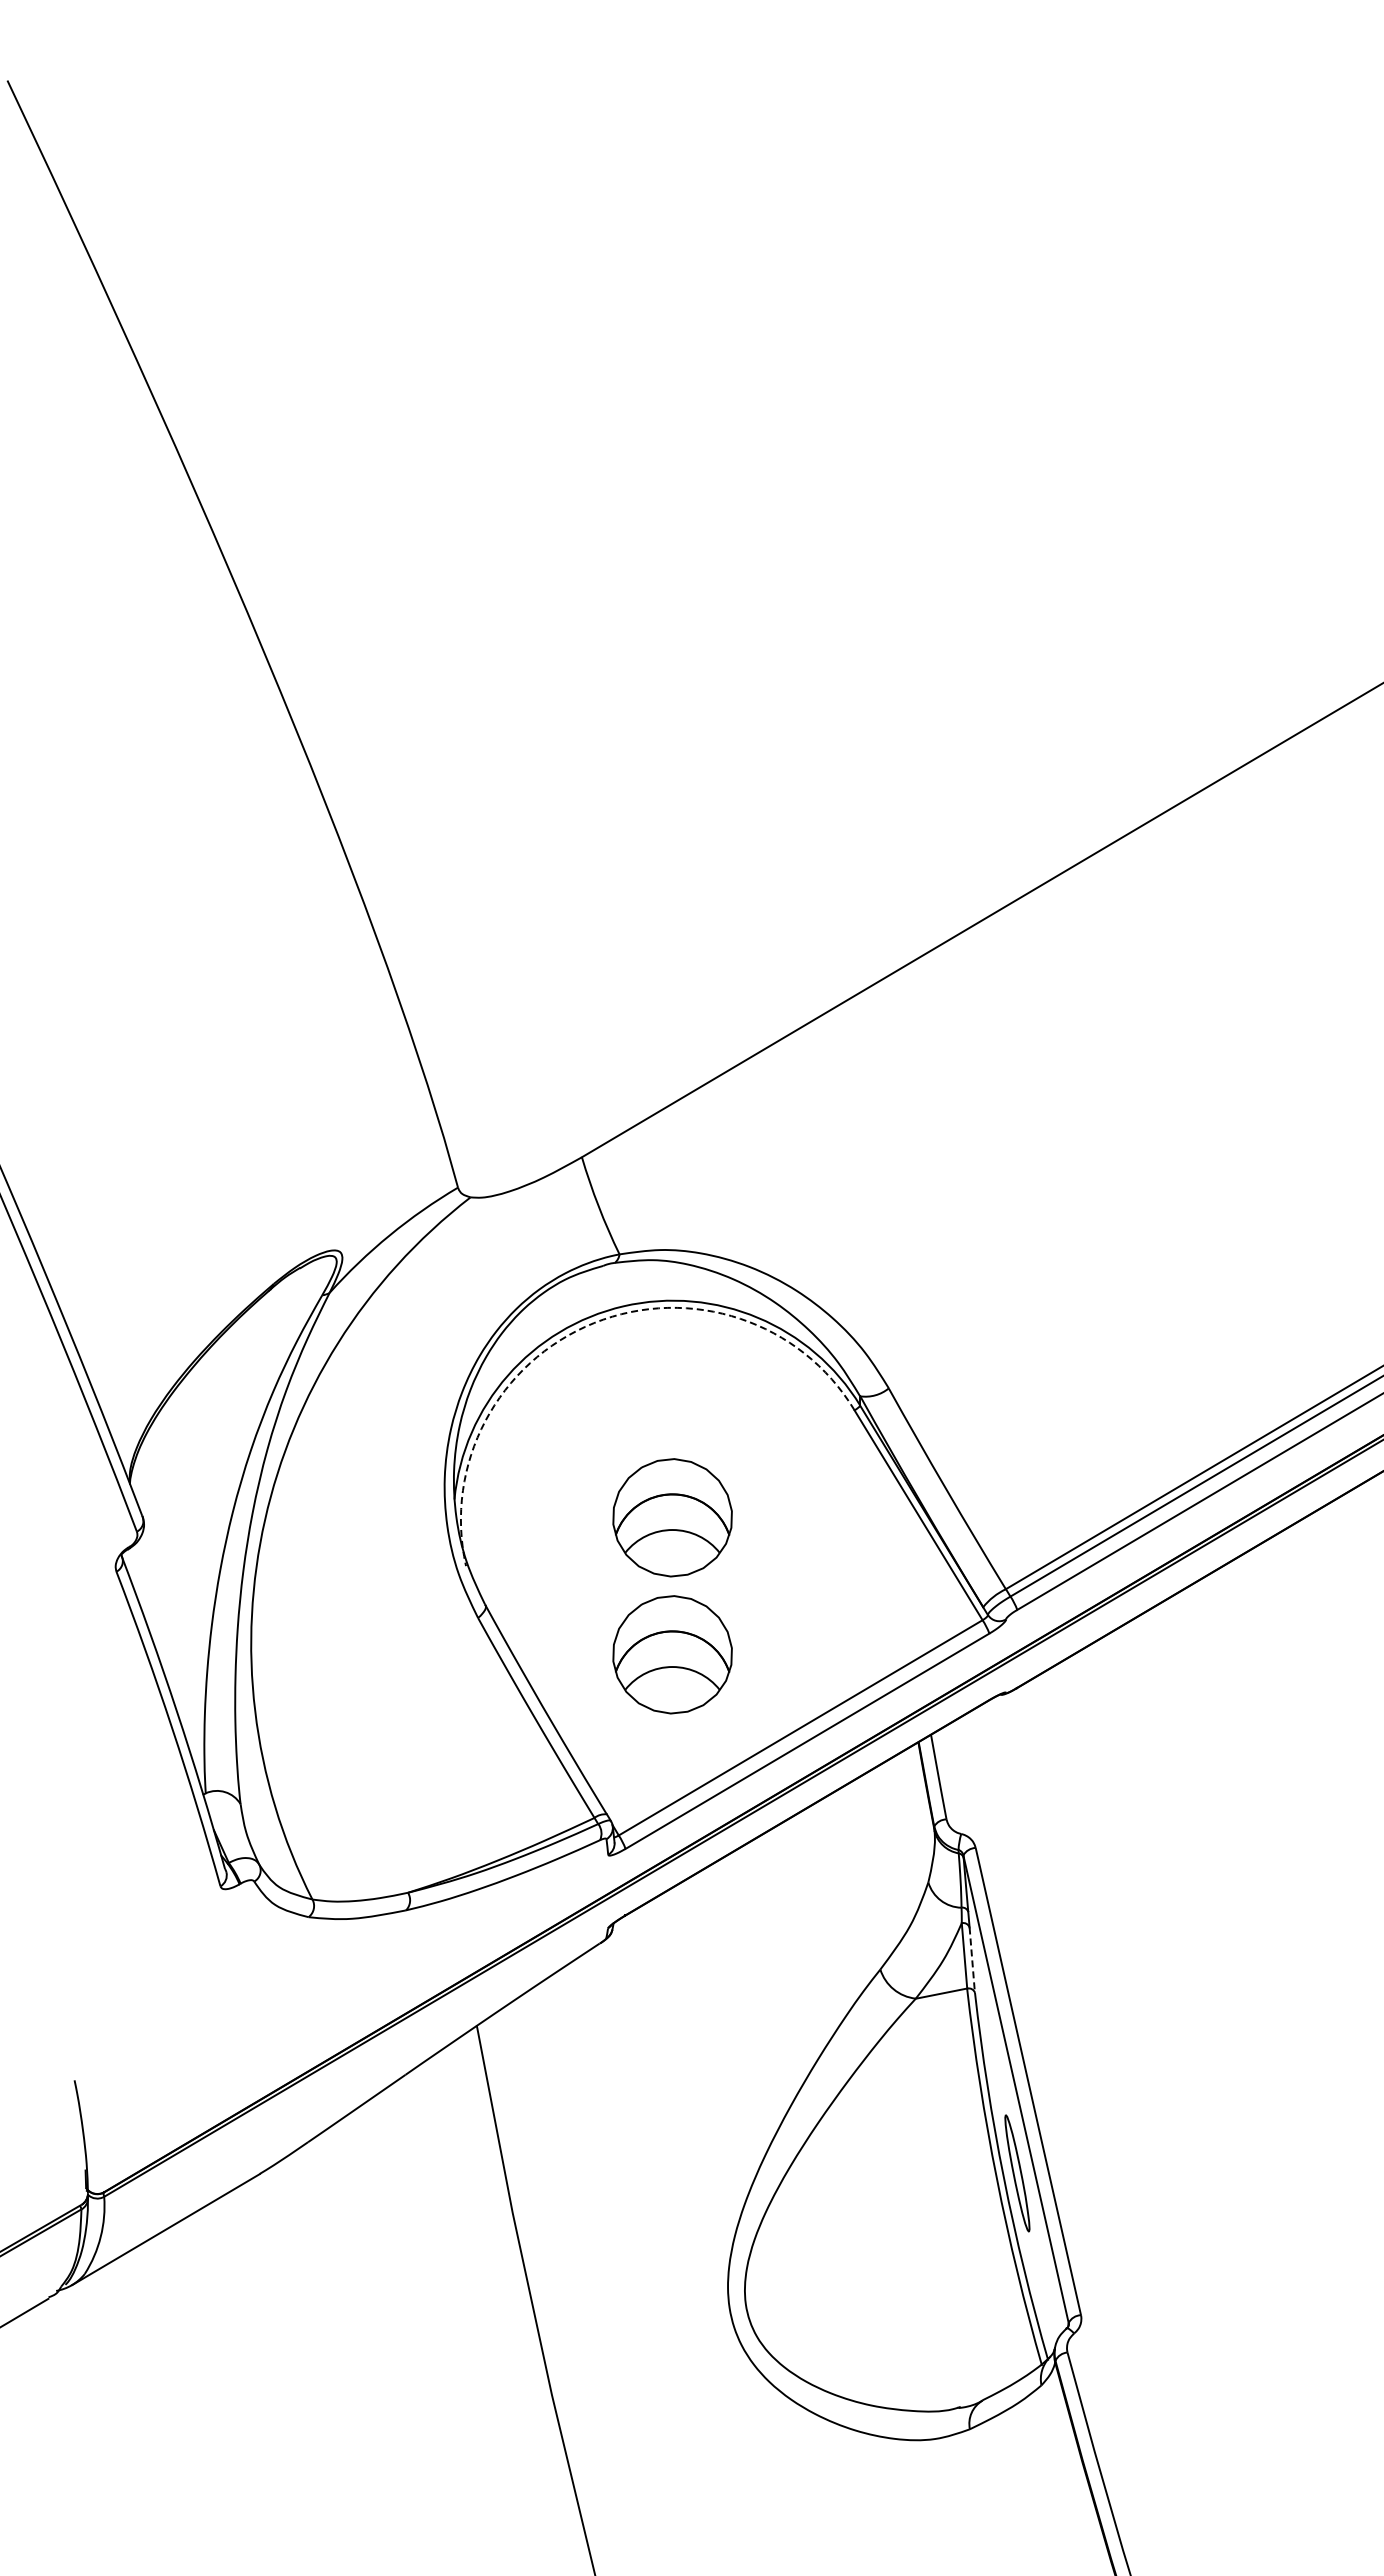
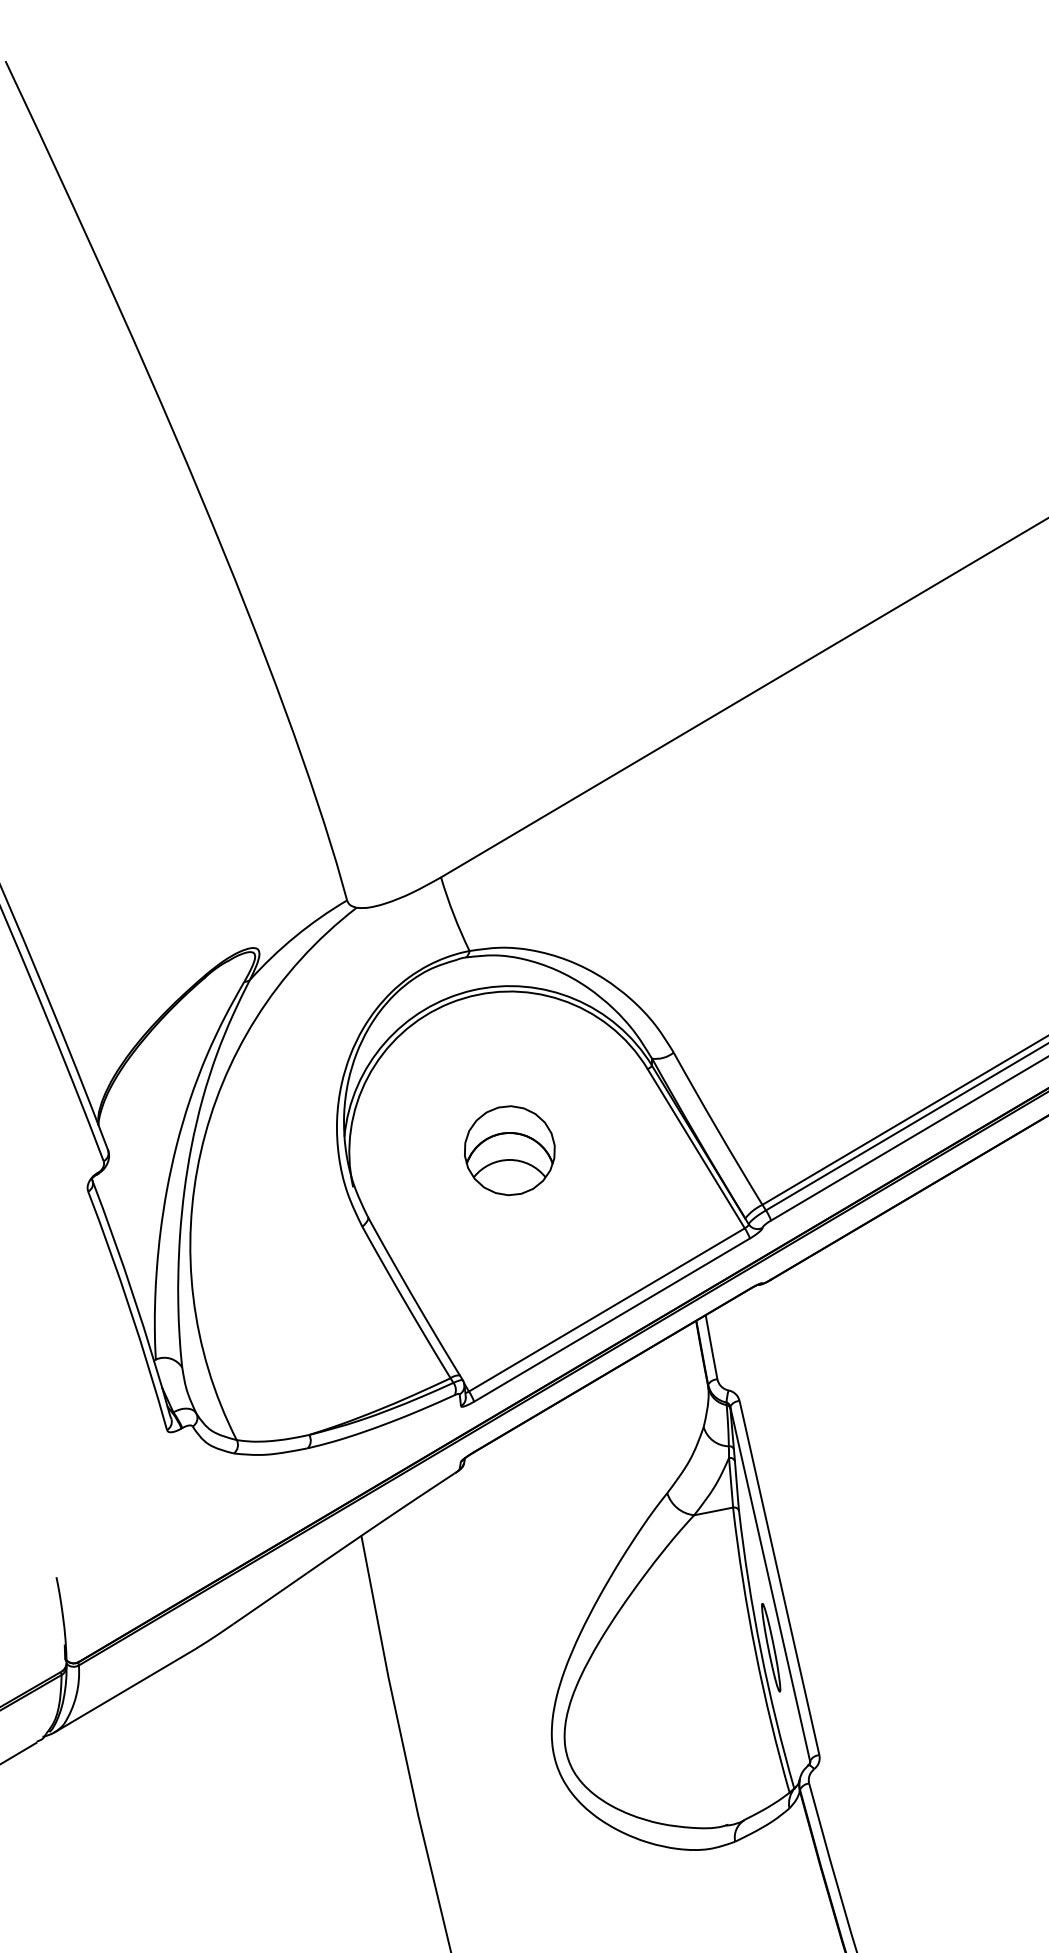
arc: (594, 1323) -> (450, 1003), dashed -> solid
part: (672, 1654) -> (509, 1254), removed
line: (972, 1960) -> (737, 1486), dashed -> solid

